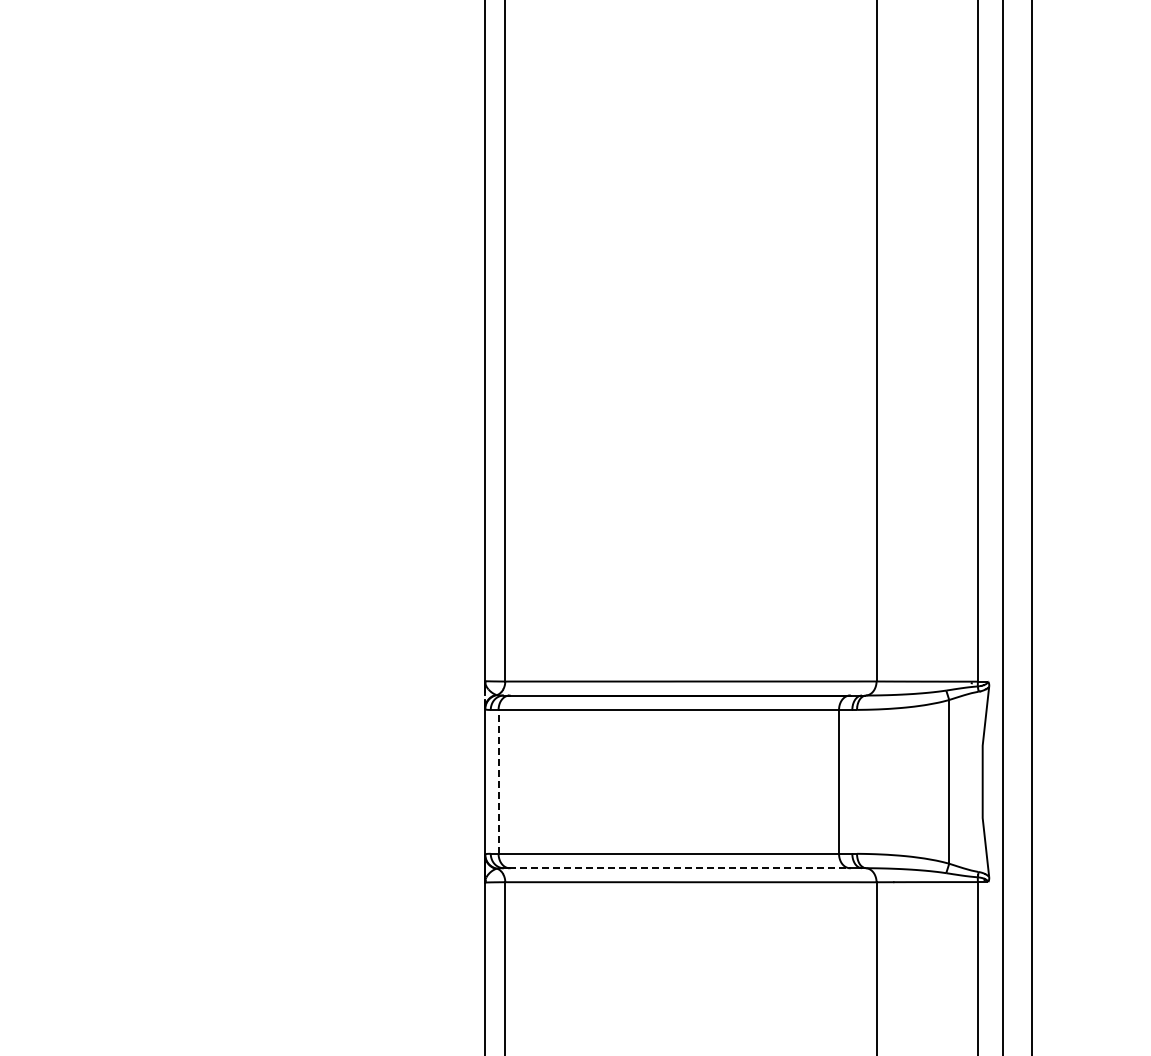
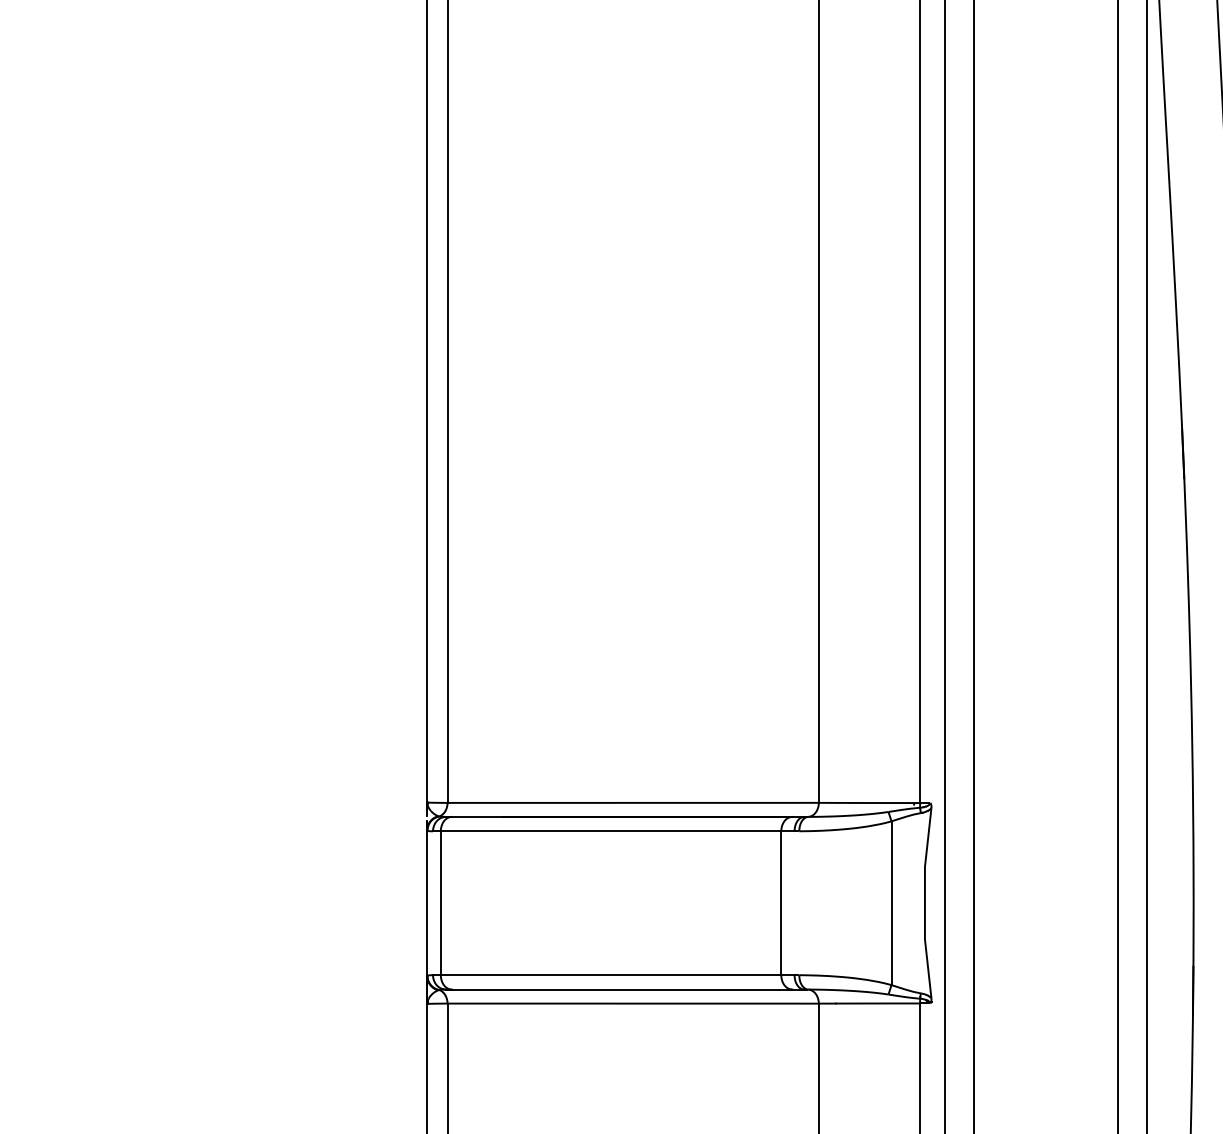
line: (498, 782) -> (440, 903), dashed -> solid
line: (680, 868) -> (622, 989), dashed -> solid

